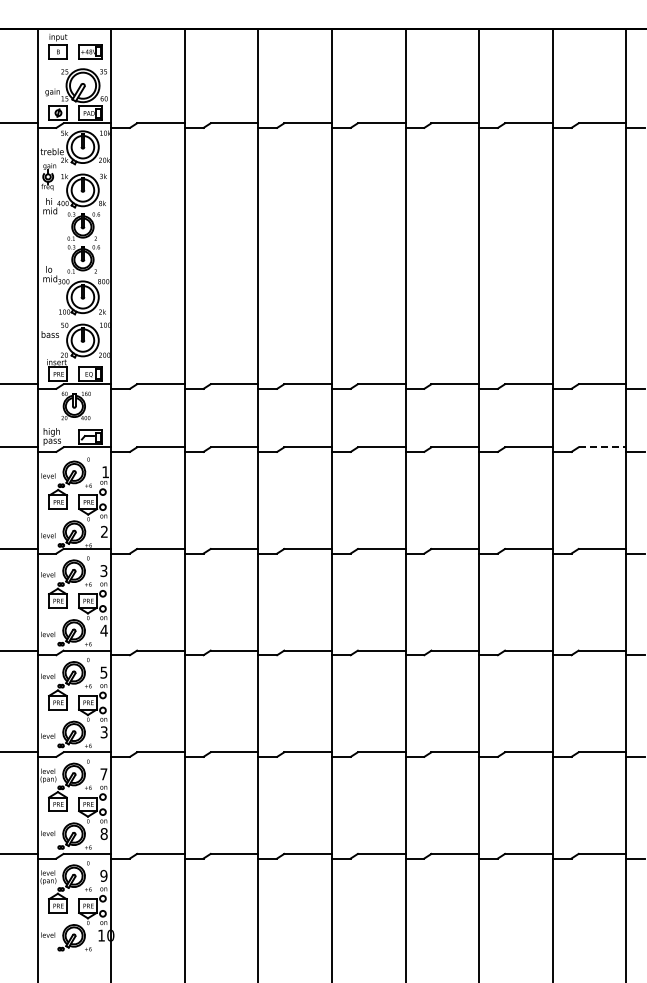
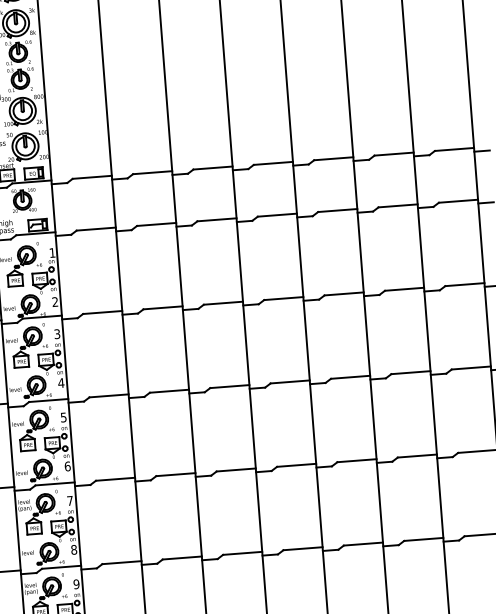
line: (602, 447) -> (458, 201), dashed -> solid
text: (103, 732) -> (67, 466), 3 -> 6

